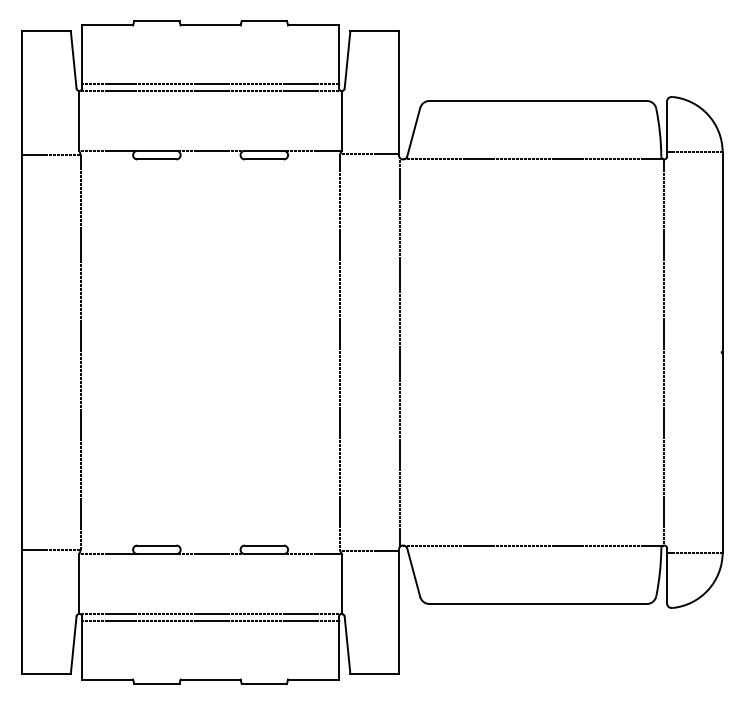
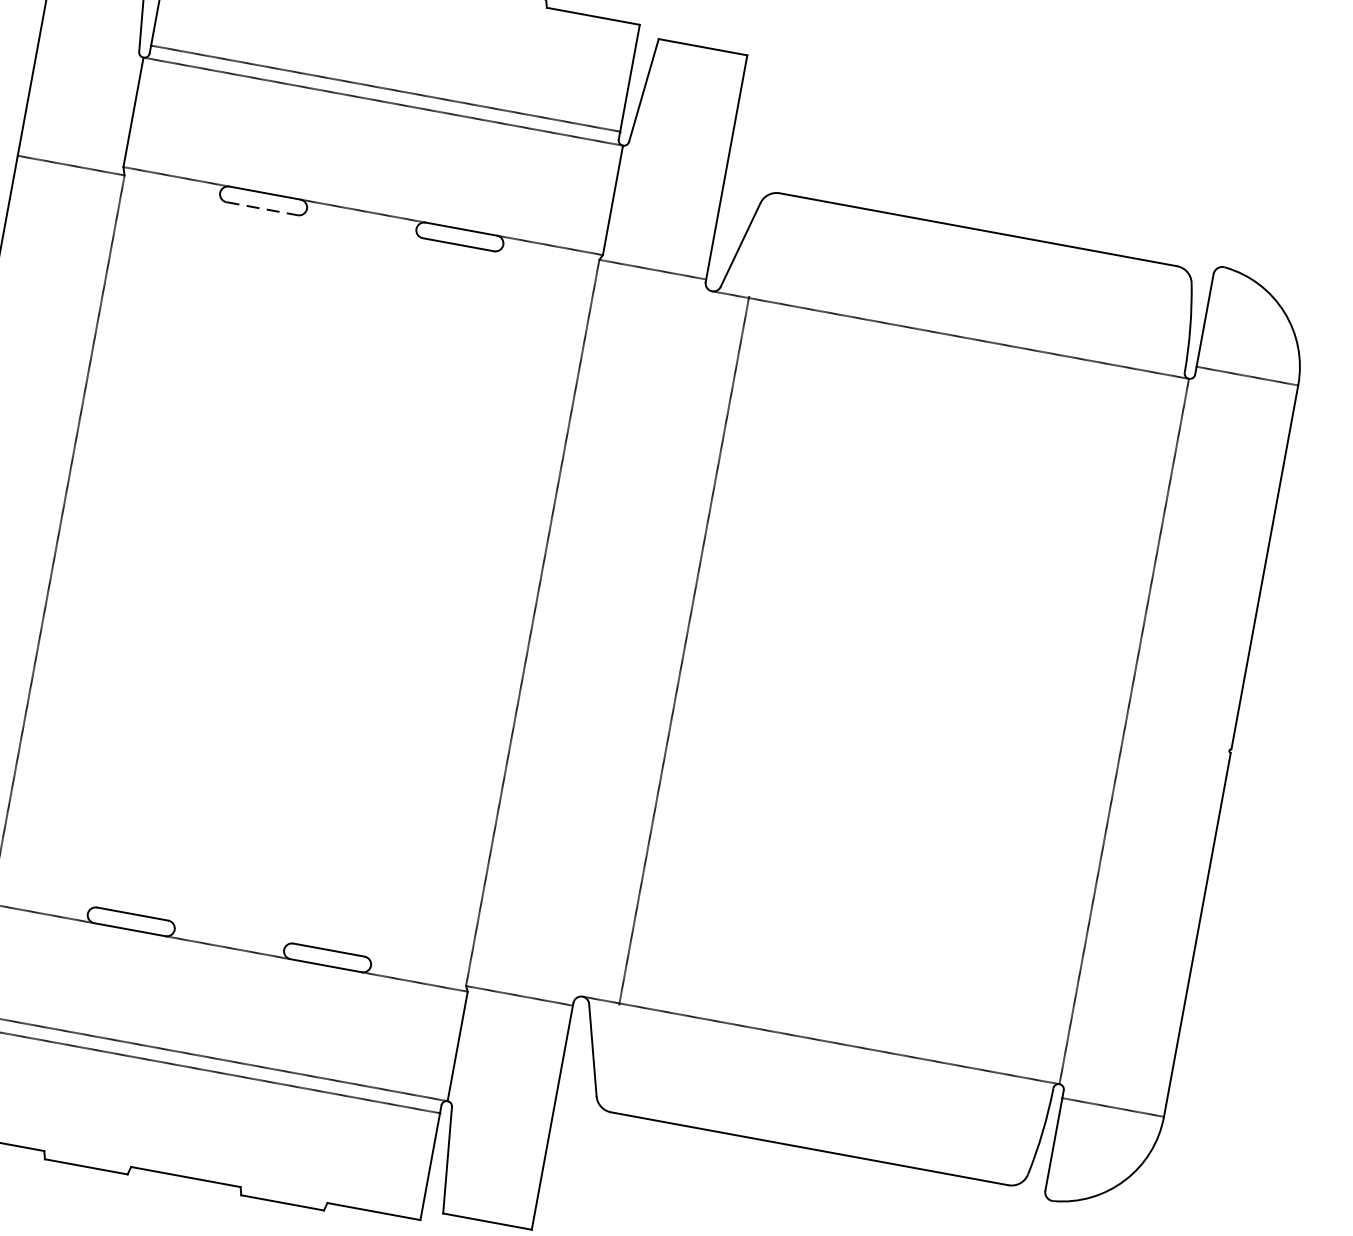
line: (157, 159) -> (263, 208), solid -> dashed
line: (400, 352) -> (684, 650), moved

